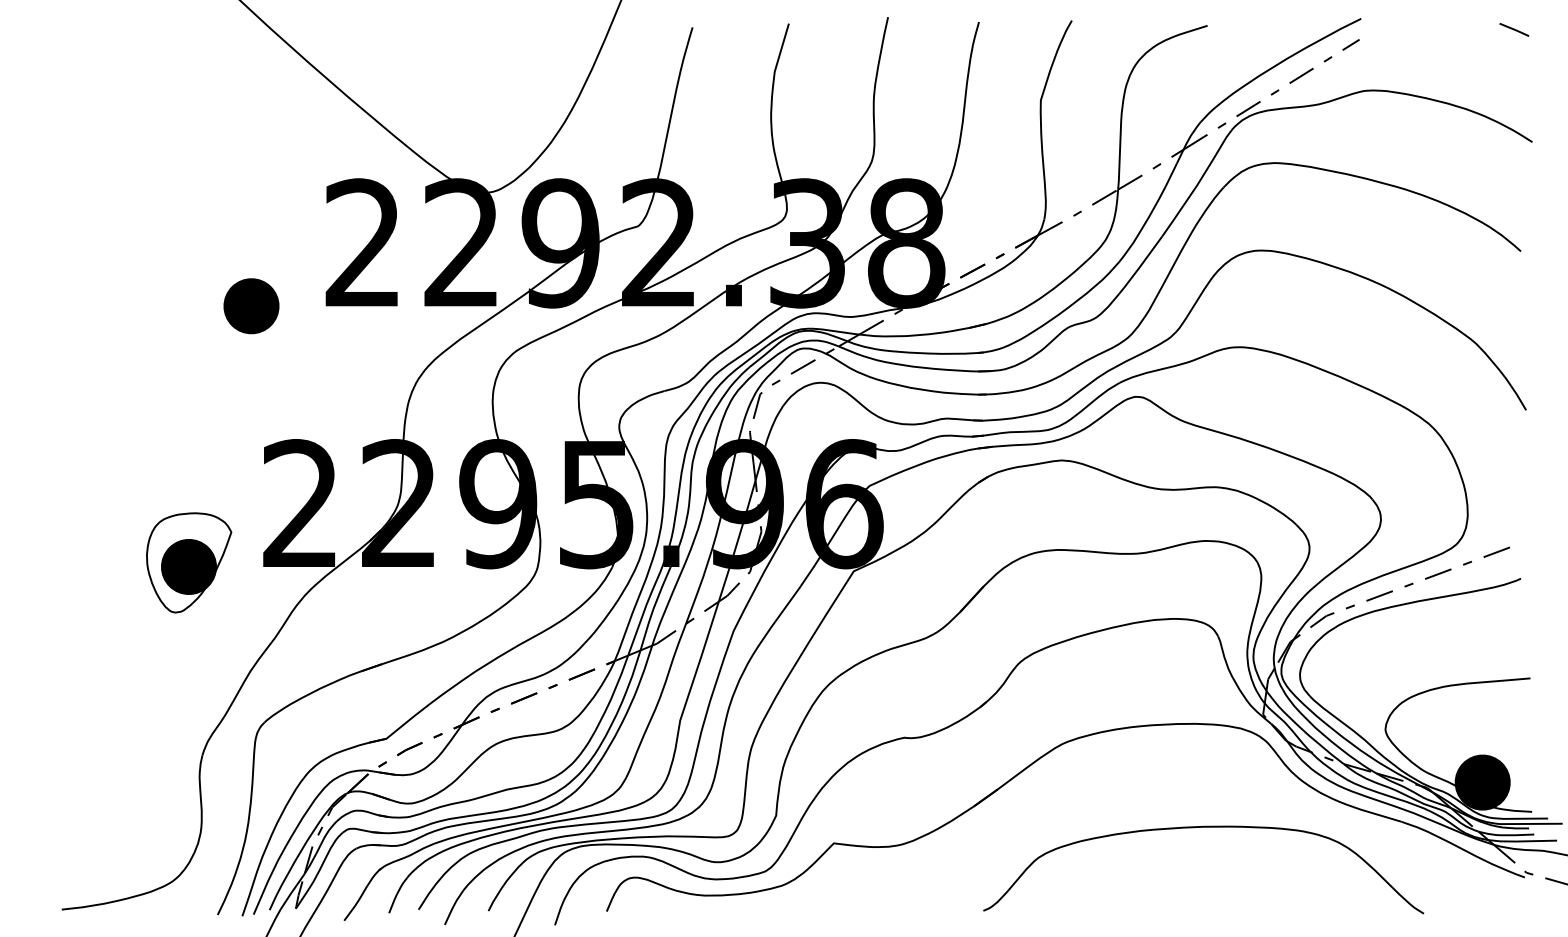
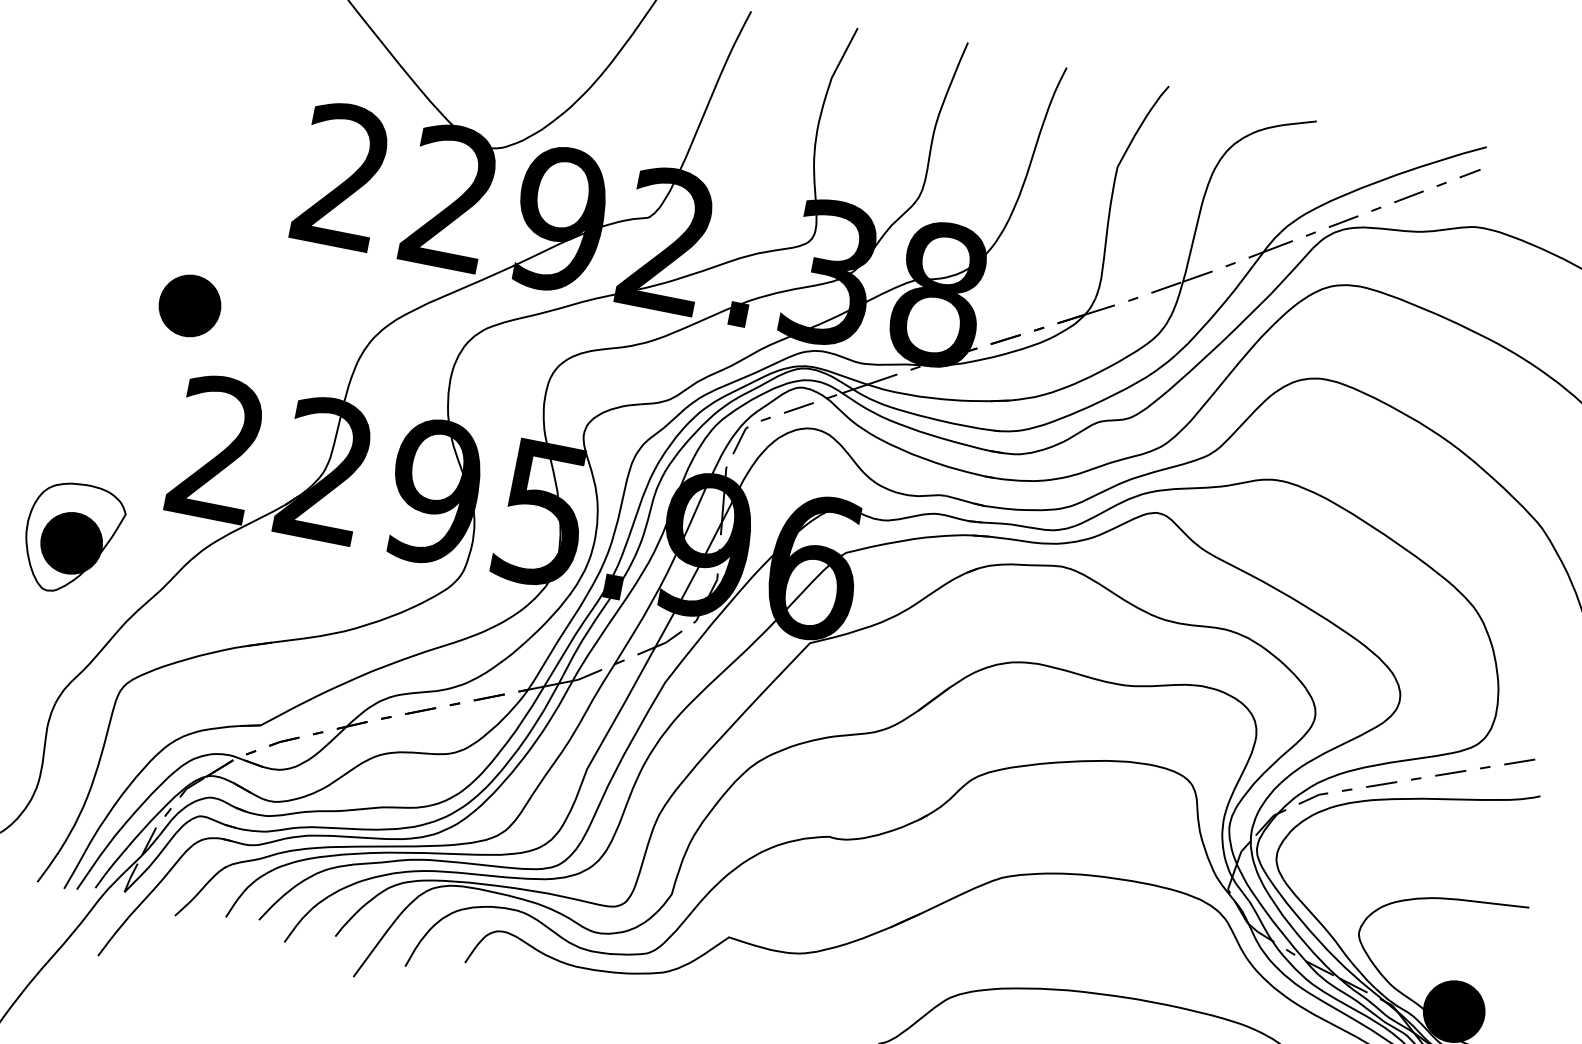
part: (251, 306) -> (189, 306), moved
part: (189, 562) -> (73, 538), moved

